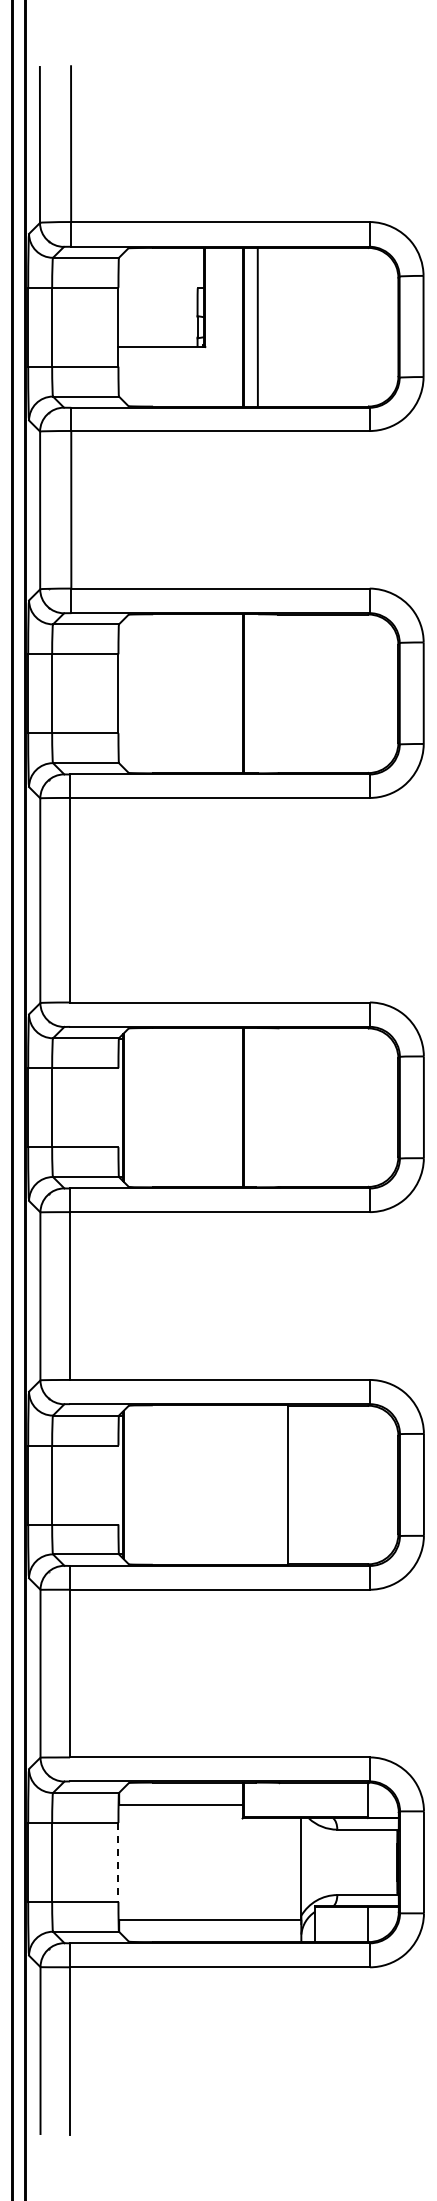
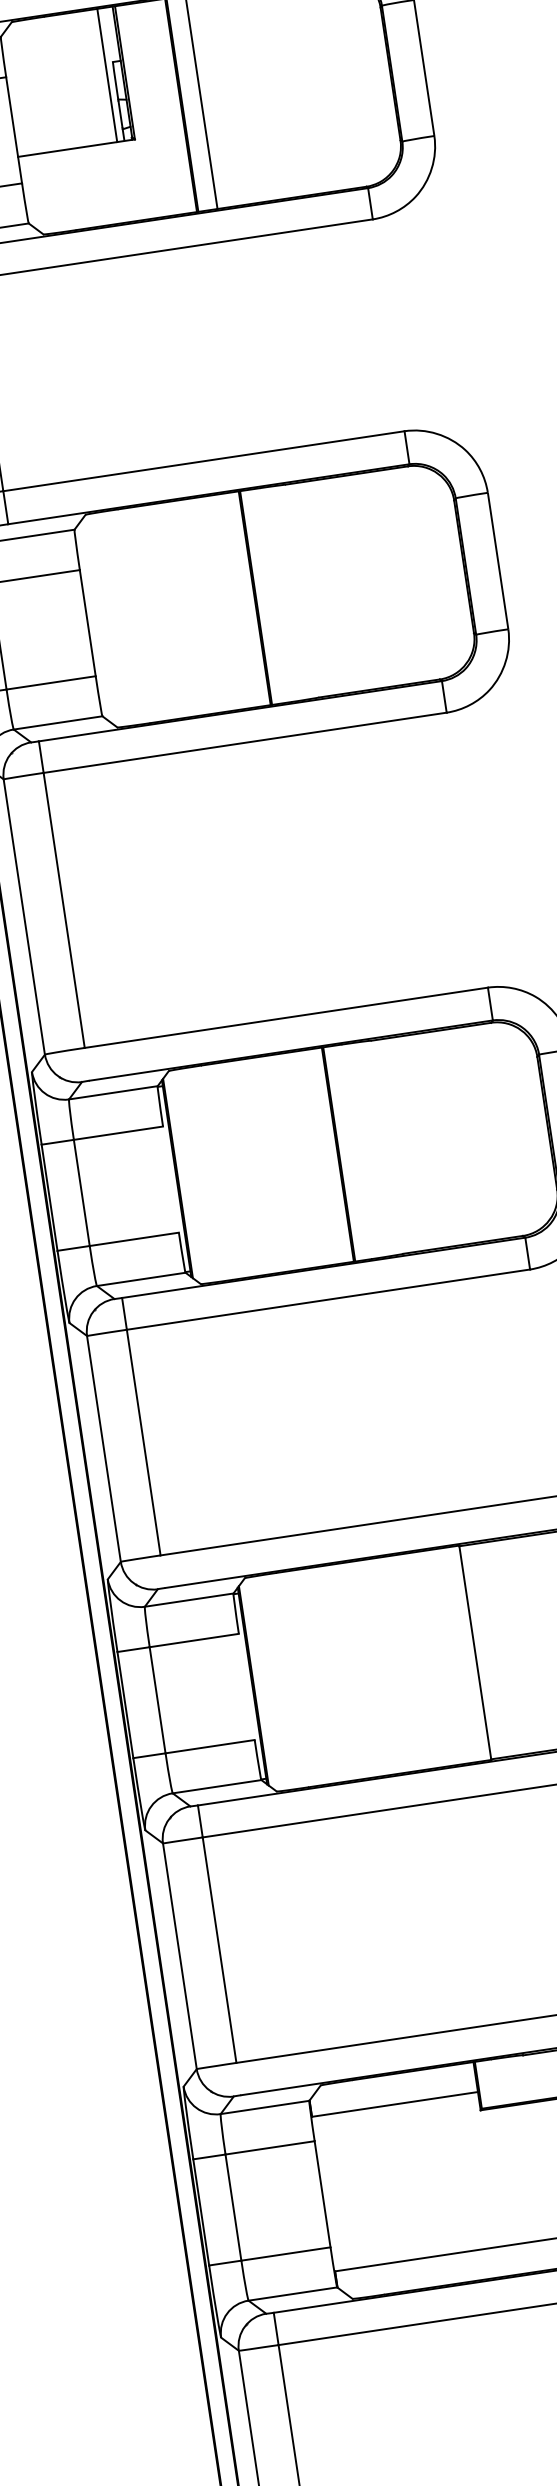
line: (192, 297) -> (107, 75), added
line: (118, 1862) -> (322, 2194), dashed -> solid

